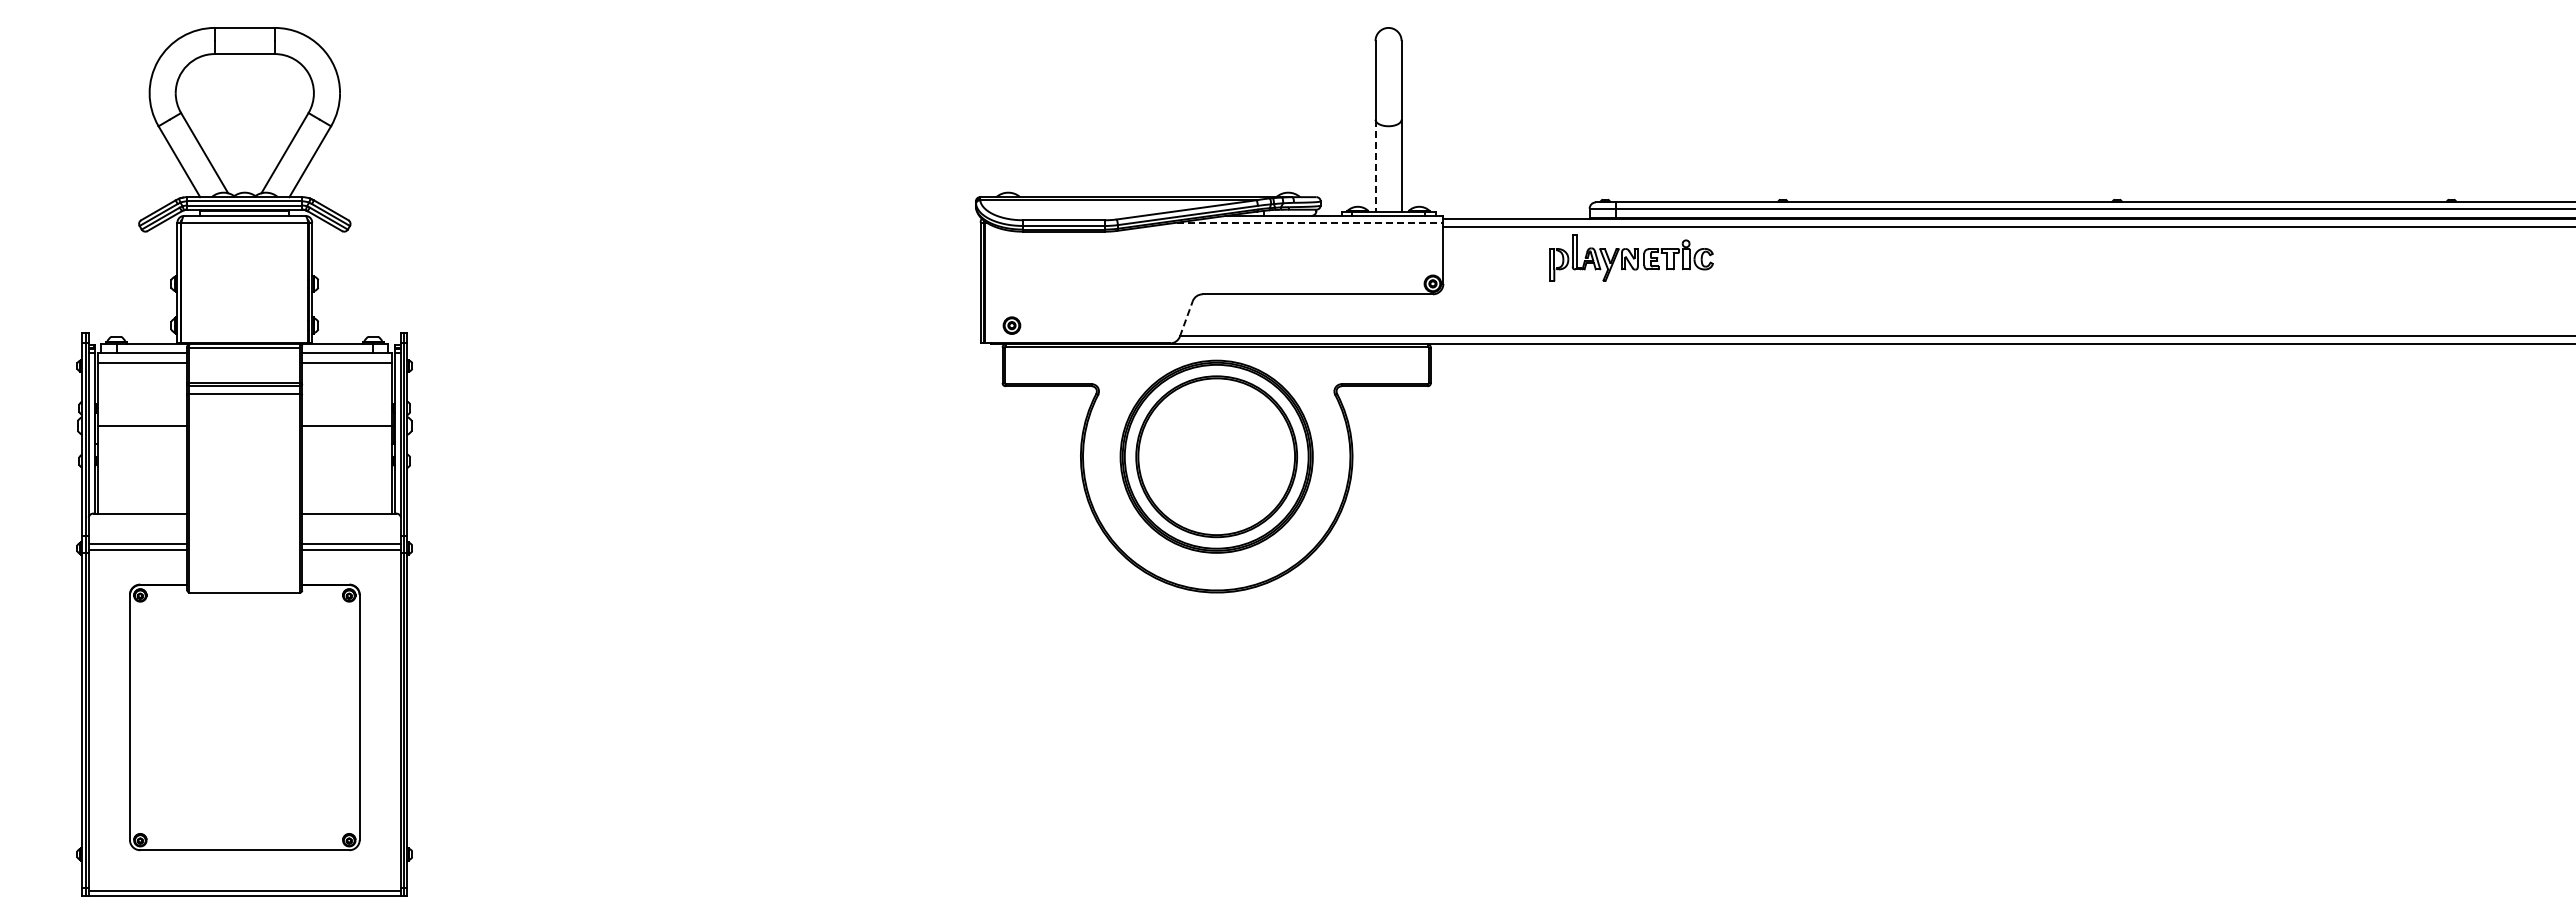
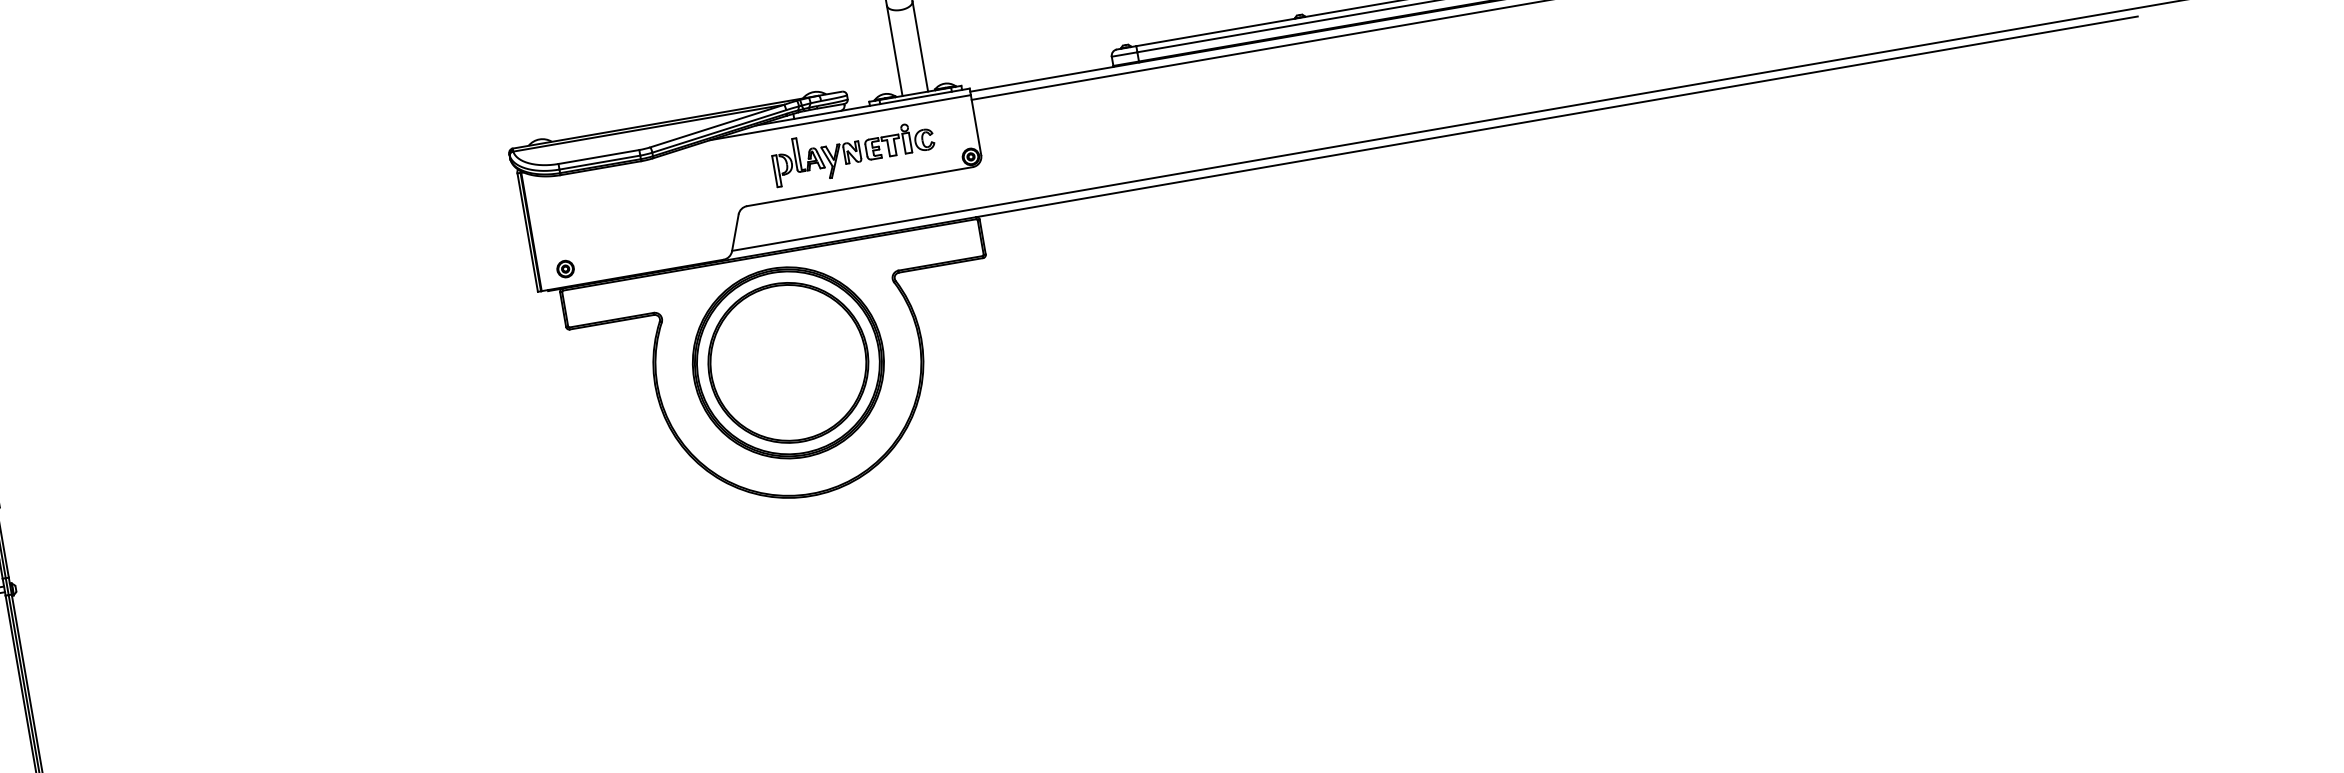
line: (1375, 166) -> (894, 51), dashed -> solid
line: (1310, 222) -> (840, 117), dashed -> solid
part: (1631, 257) -> (853, 150), moved
line: (1186, 318) -> (735, 232), dashed -> solid

